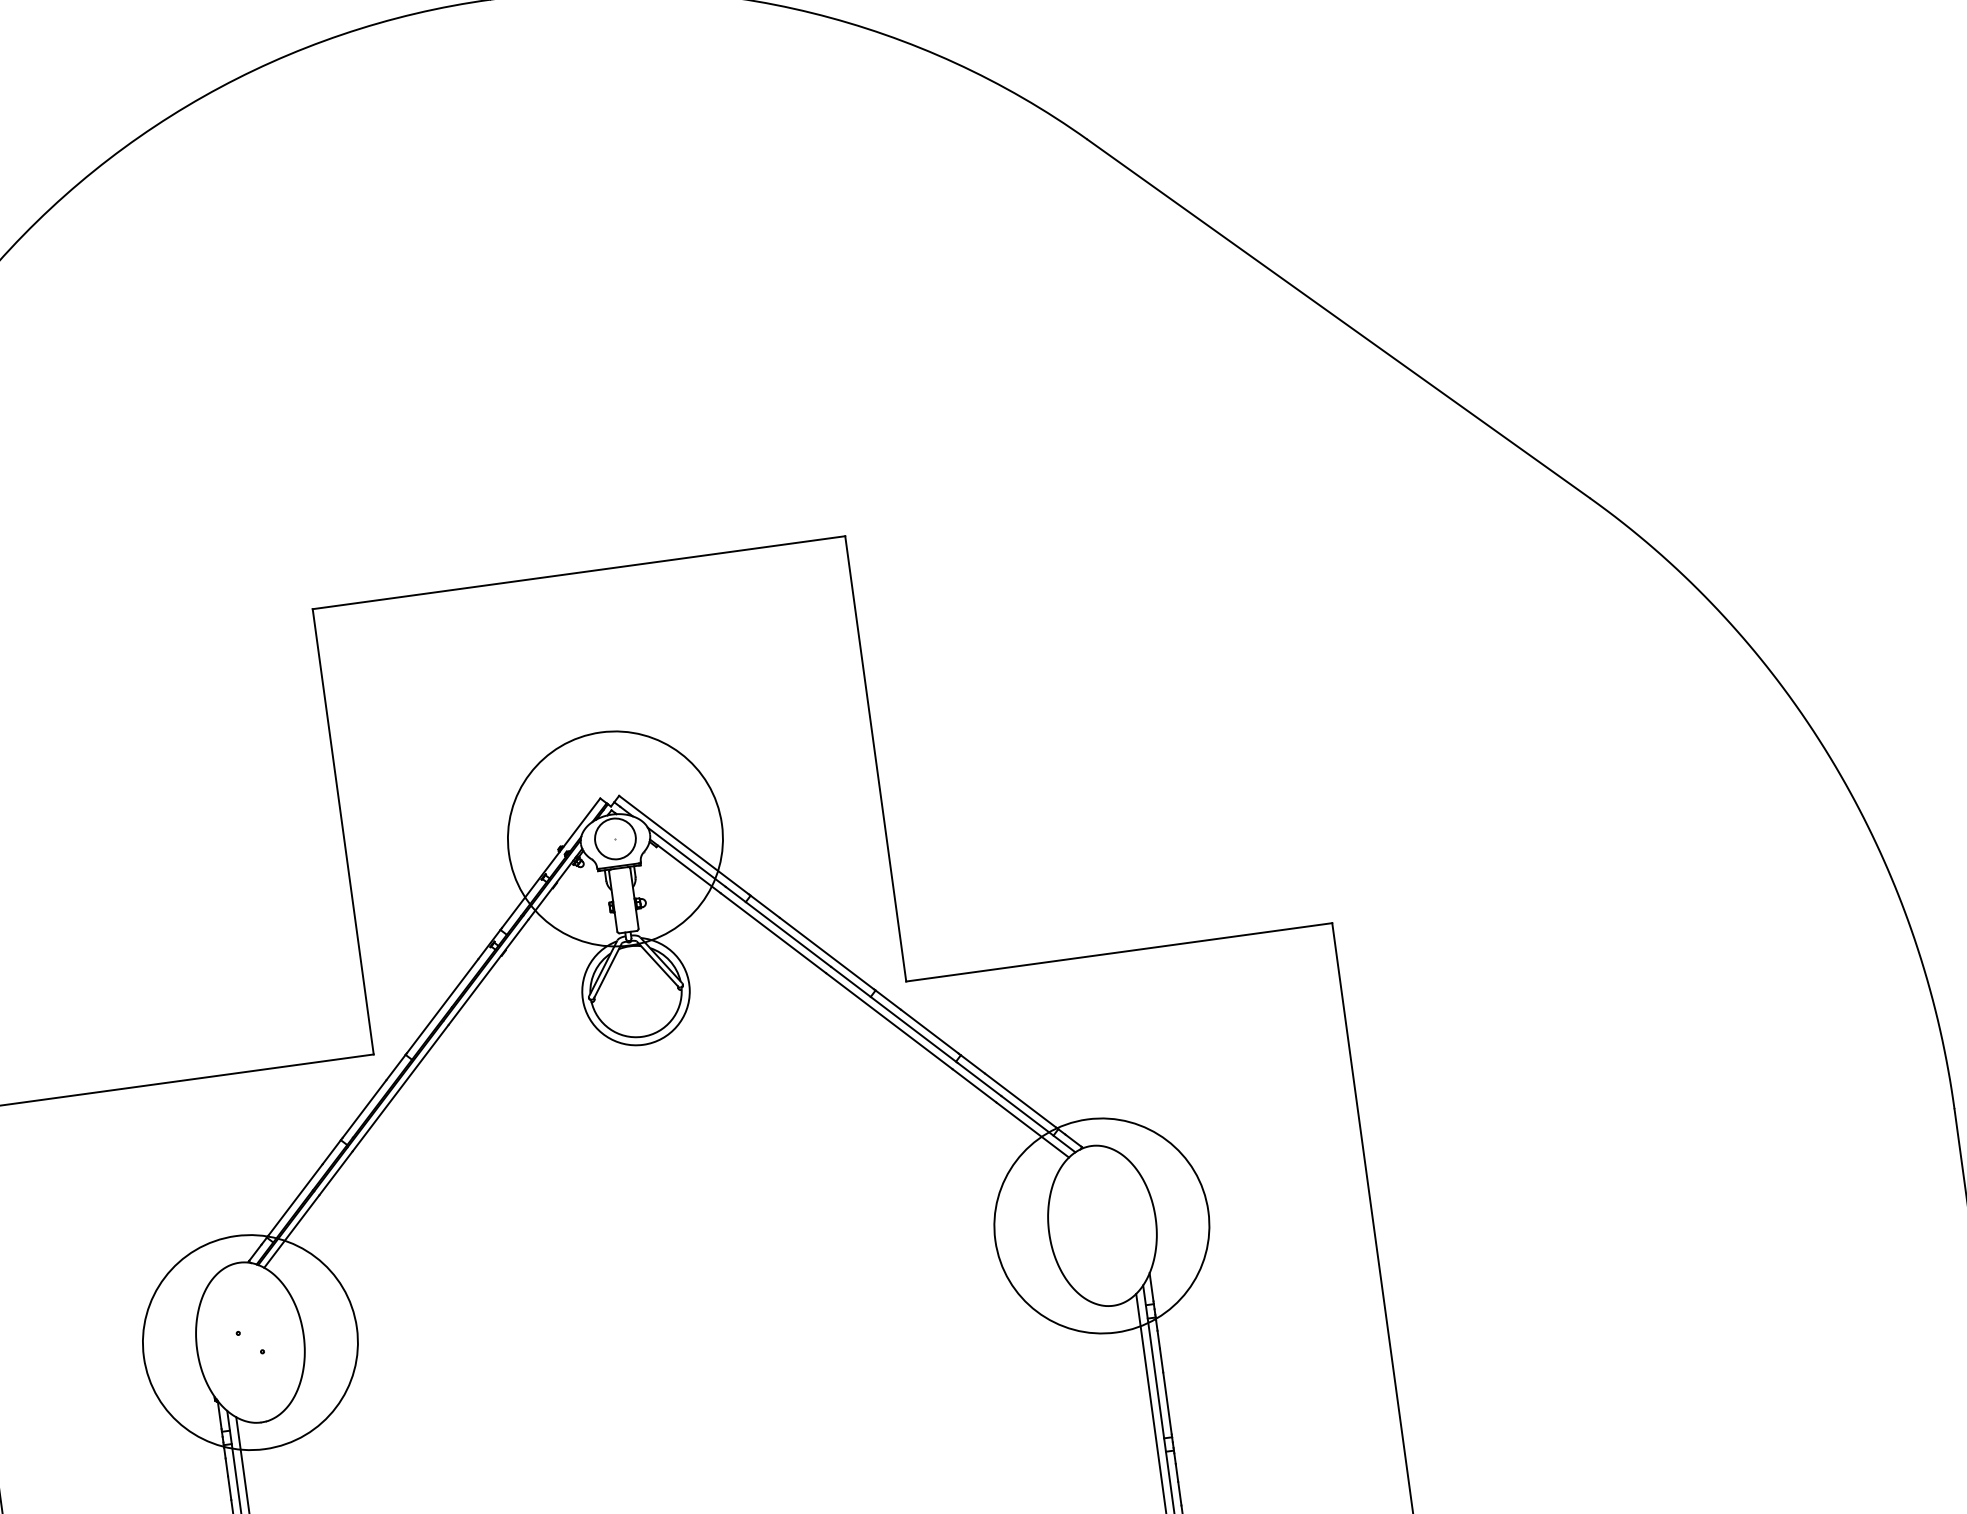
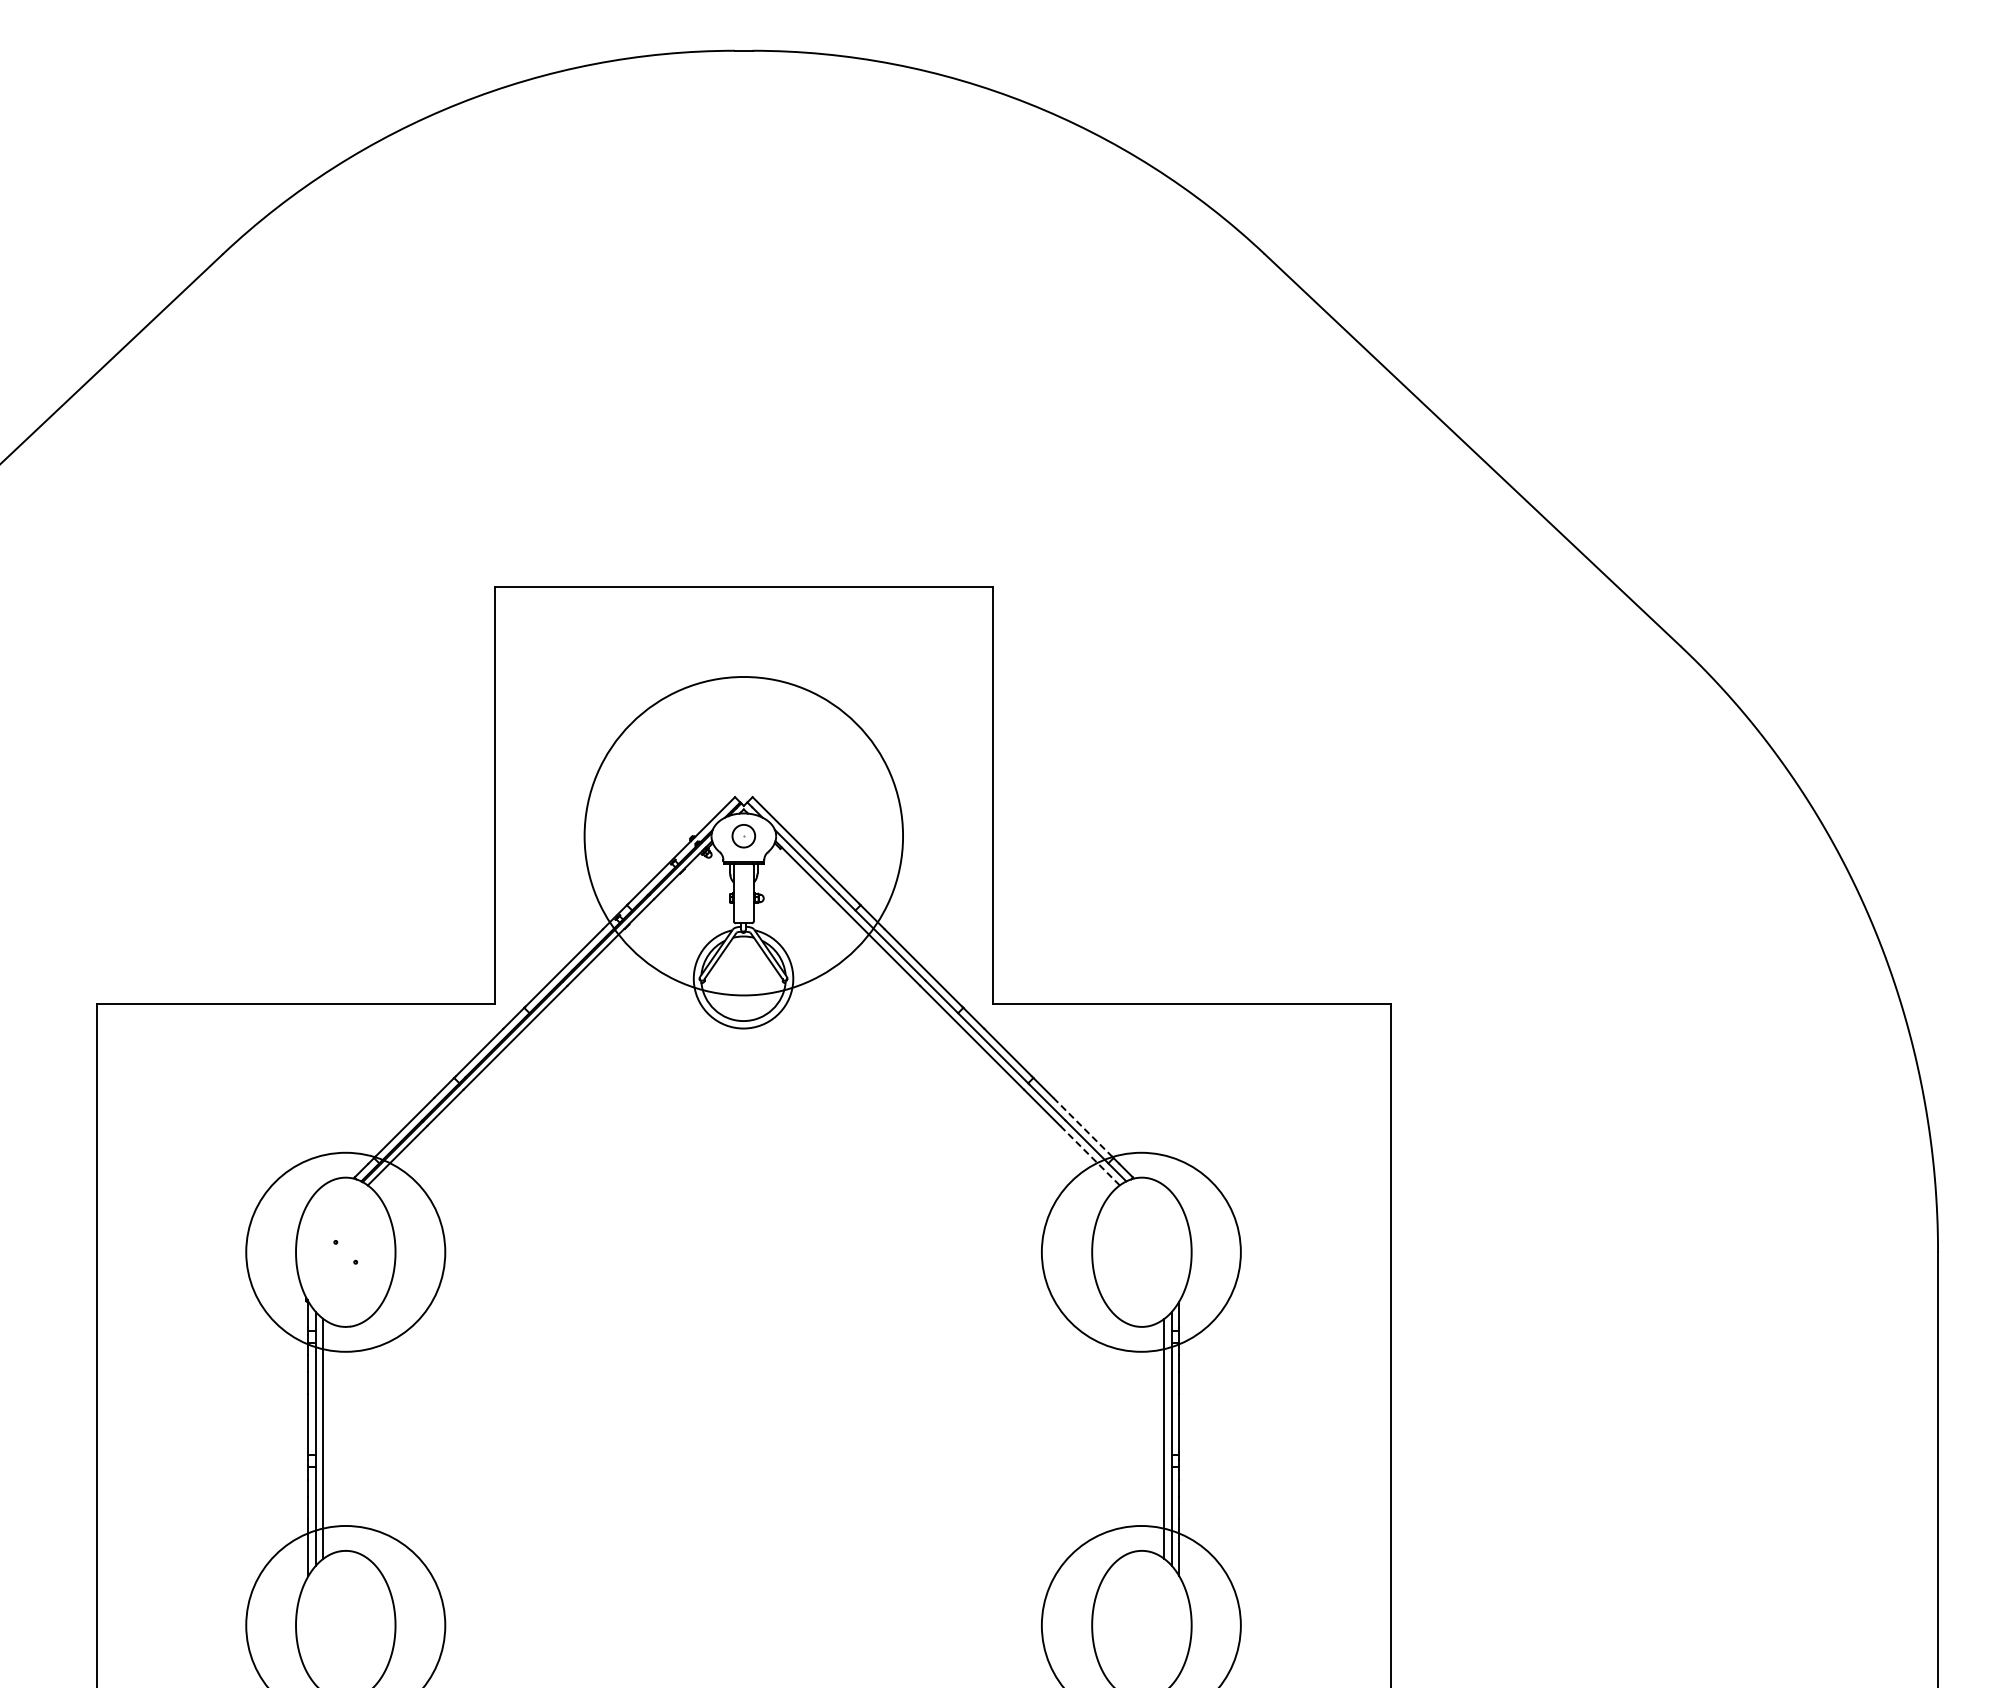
circle: (614, 838) -> (743, 835), size x1.6
circle: (615, 839) -> (743, 836), size x0.6
line: (1020, 1101) -> (1082, 1127), solid -> dashed
line: (1032, 1129) -> (1089, 1155), solid -> dashed

